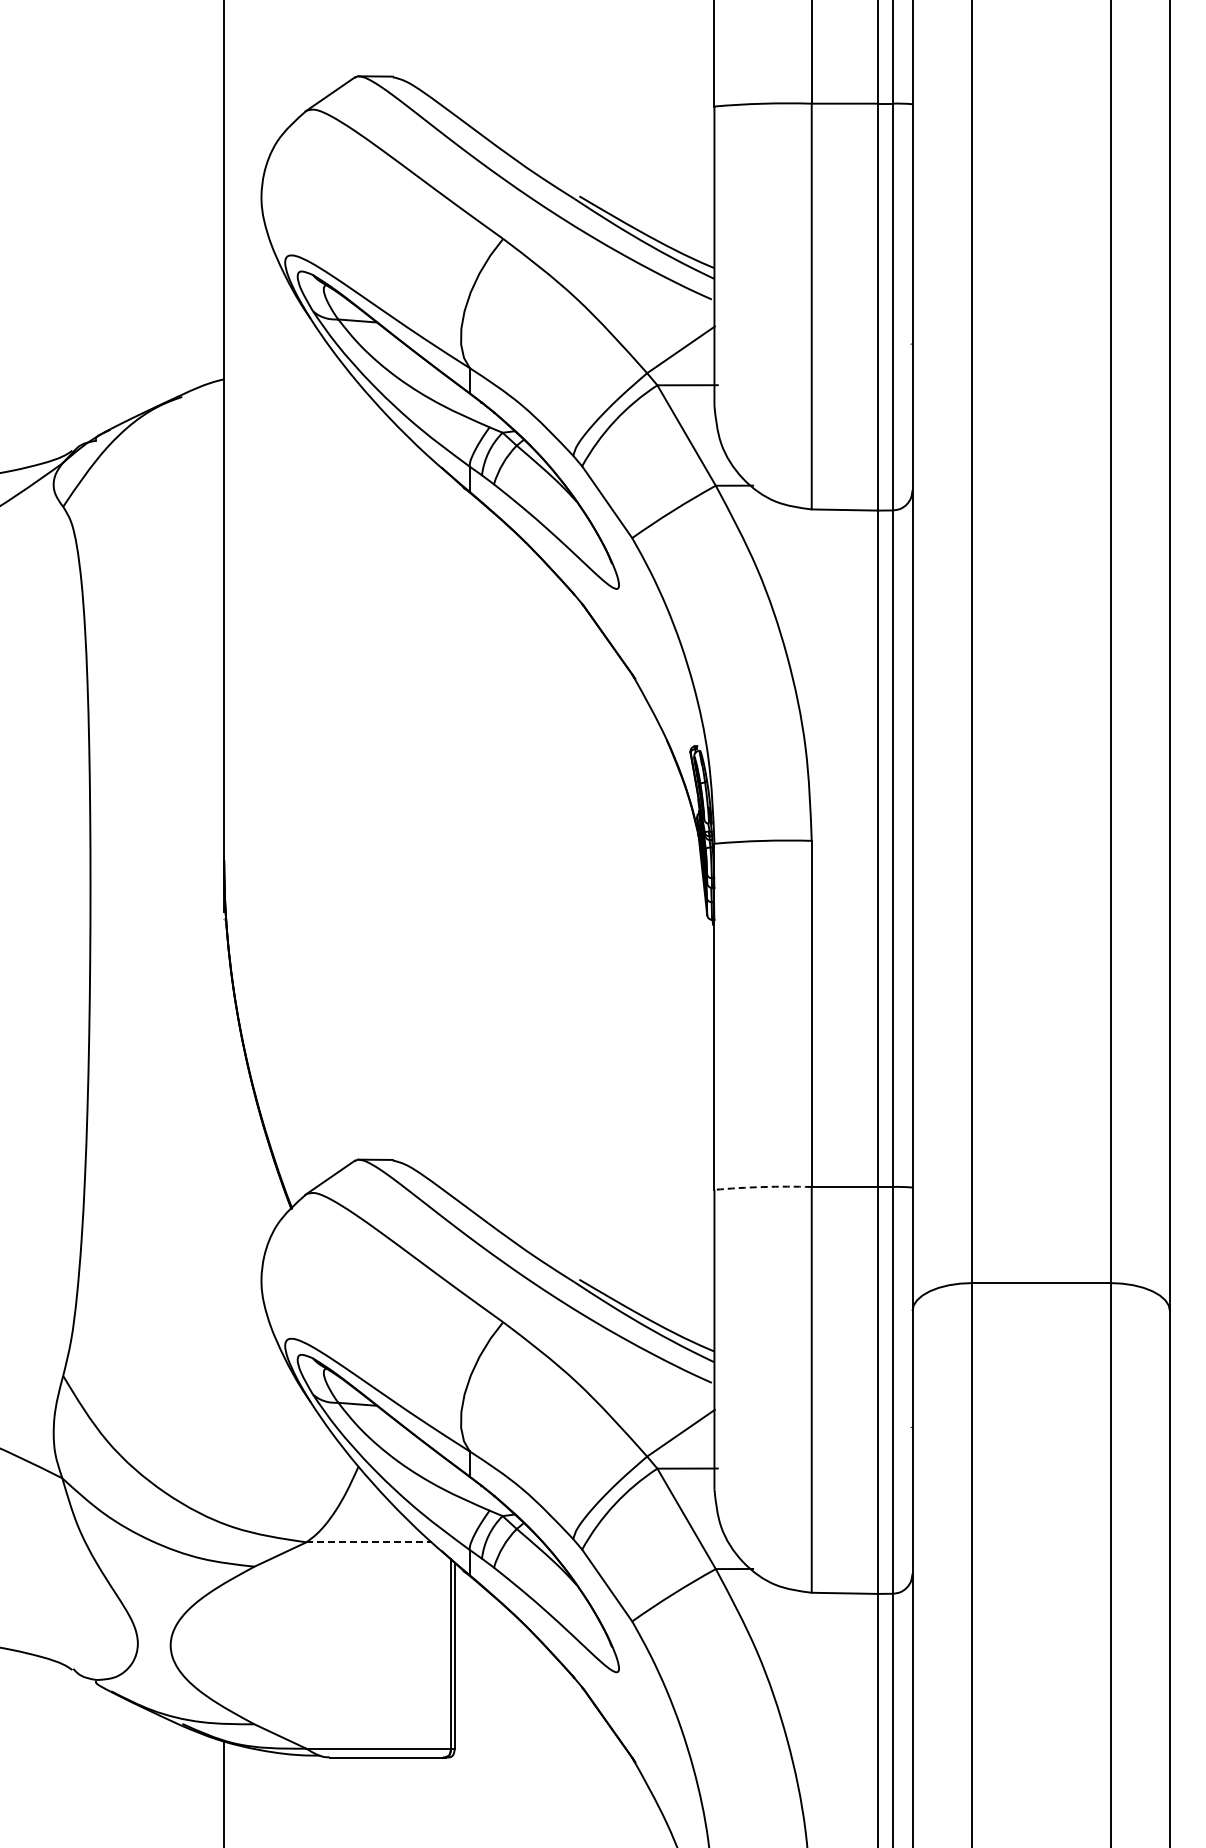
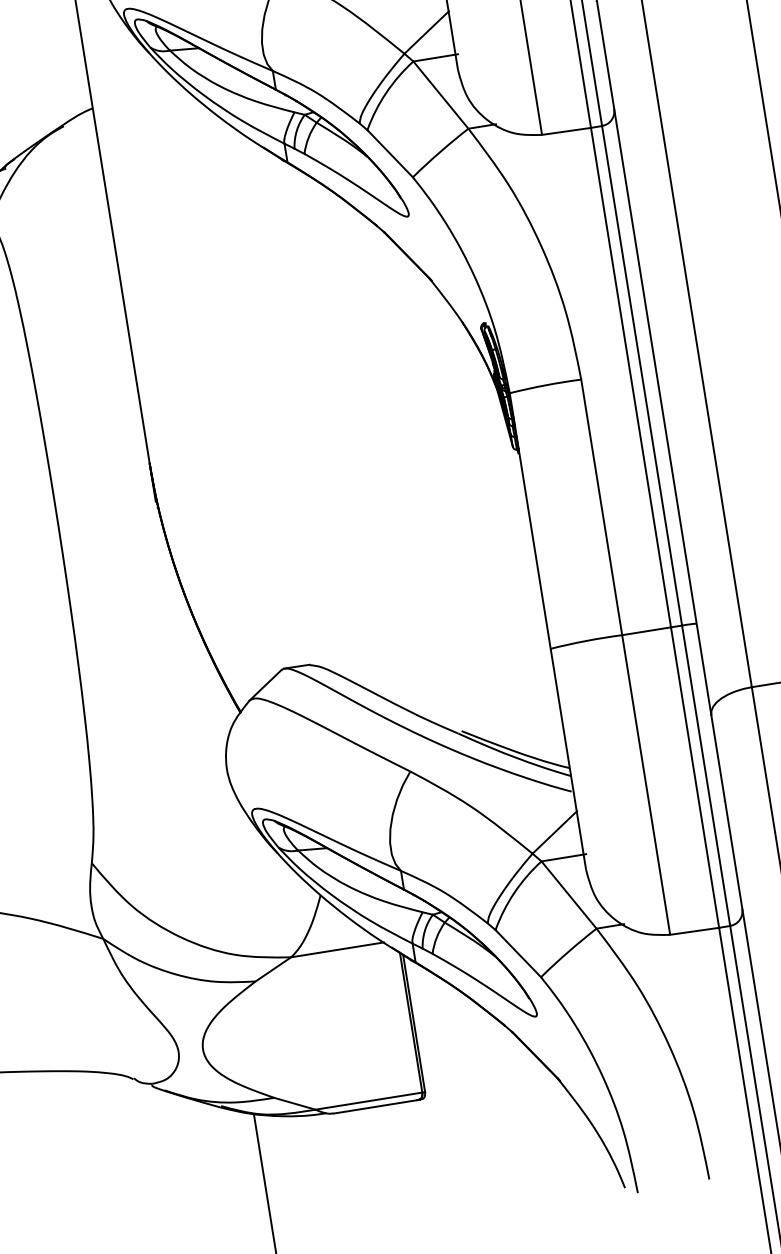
arc: (763, 1187) -> (586, 641), dashed -> solid
line: (369, 1542) -> (337, 949), dashed -> solid

